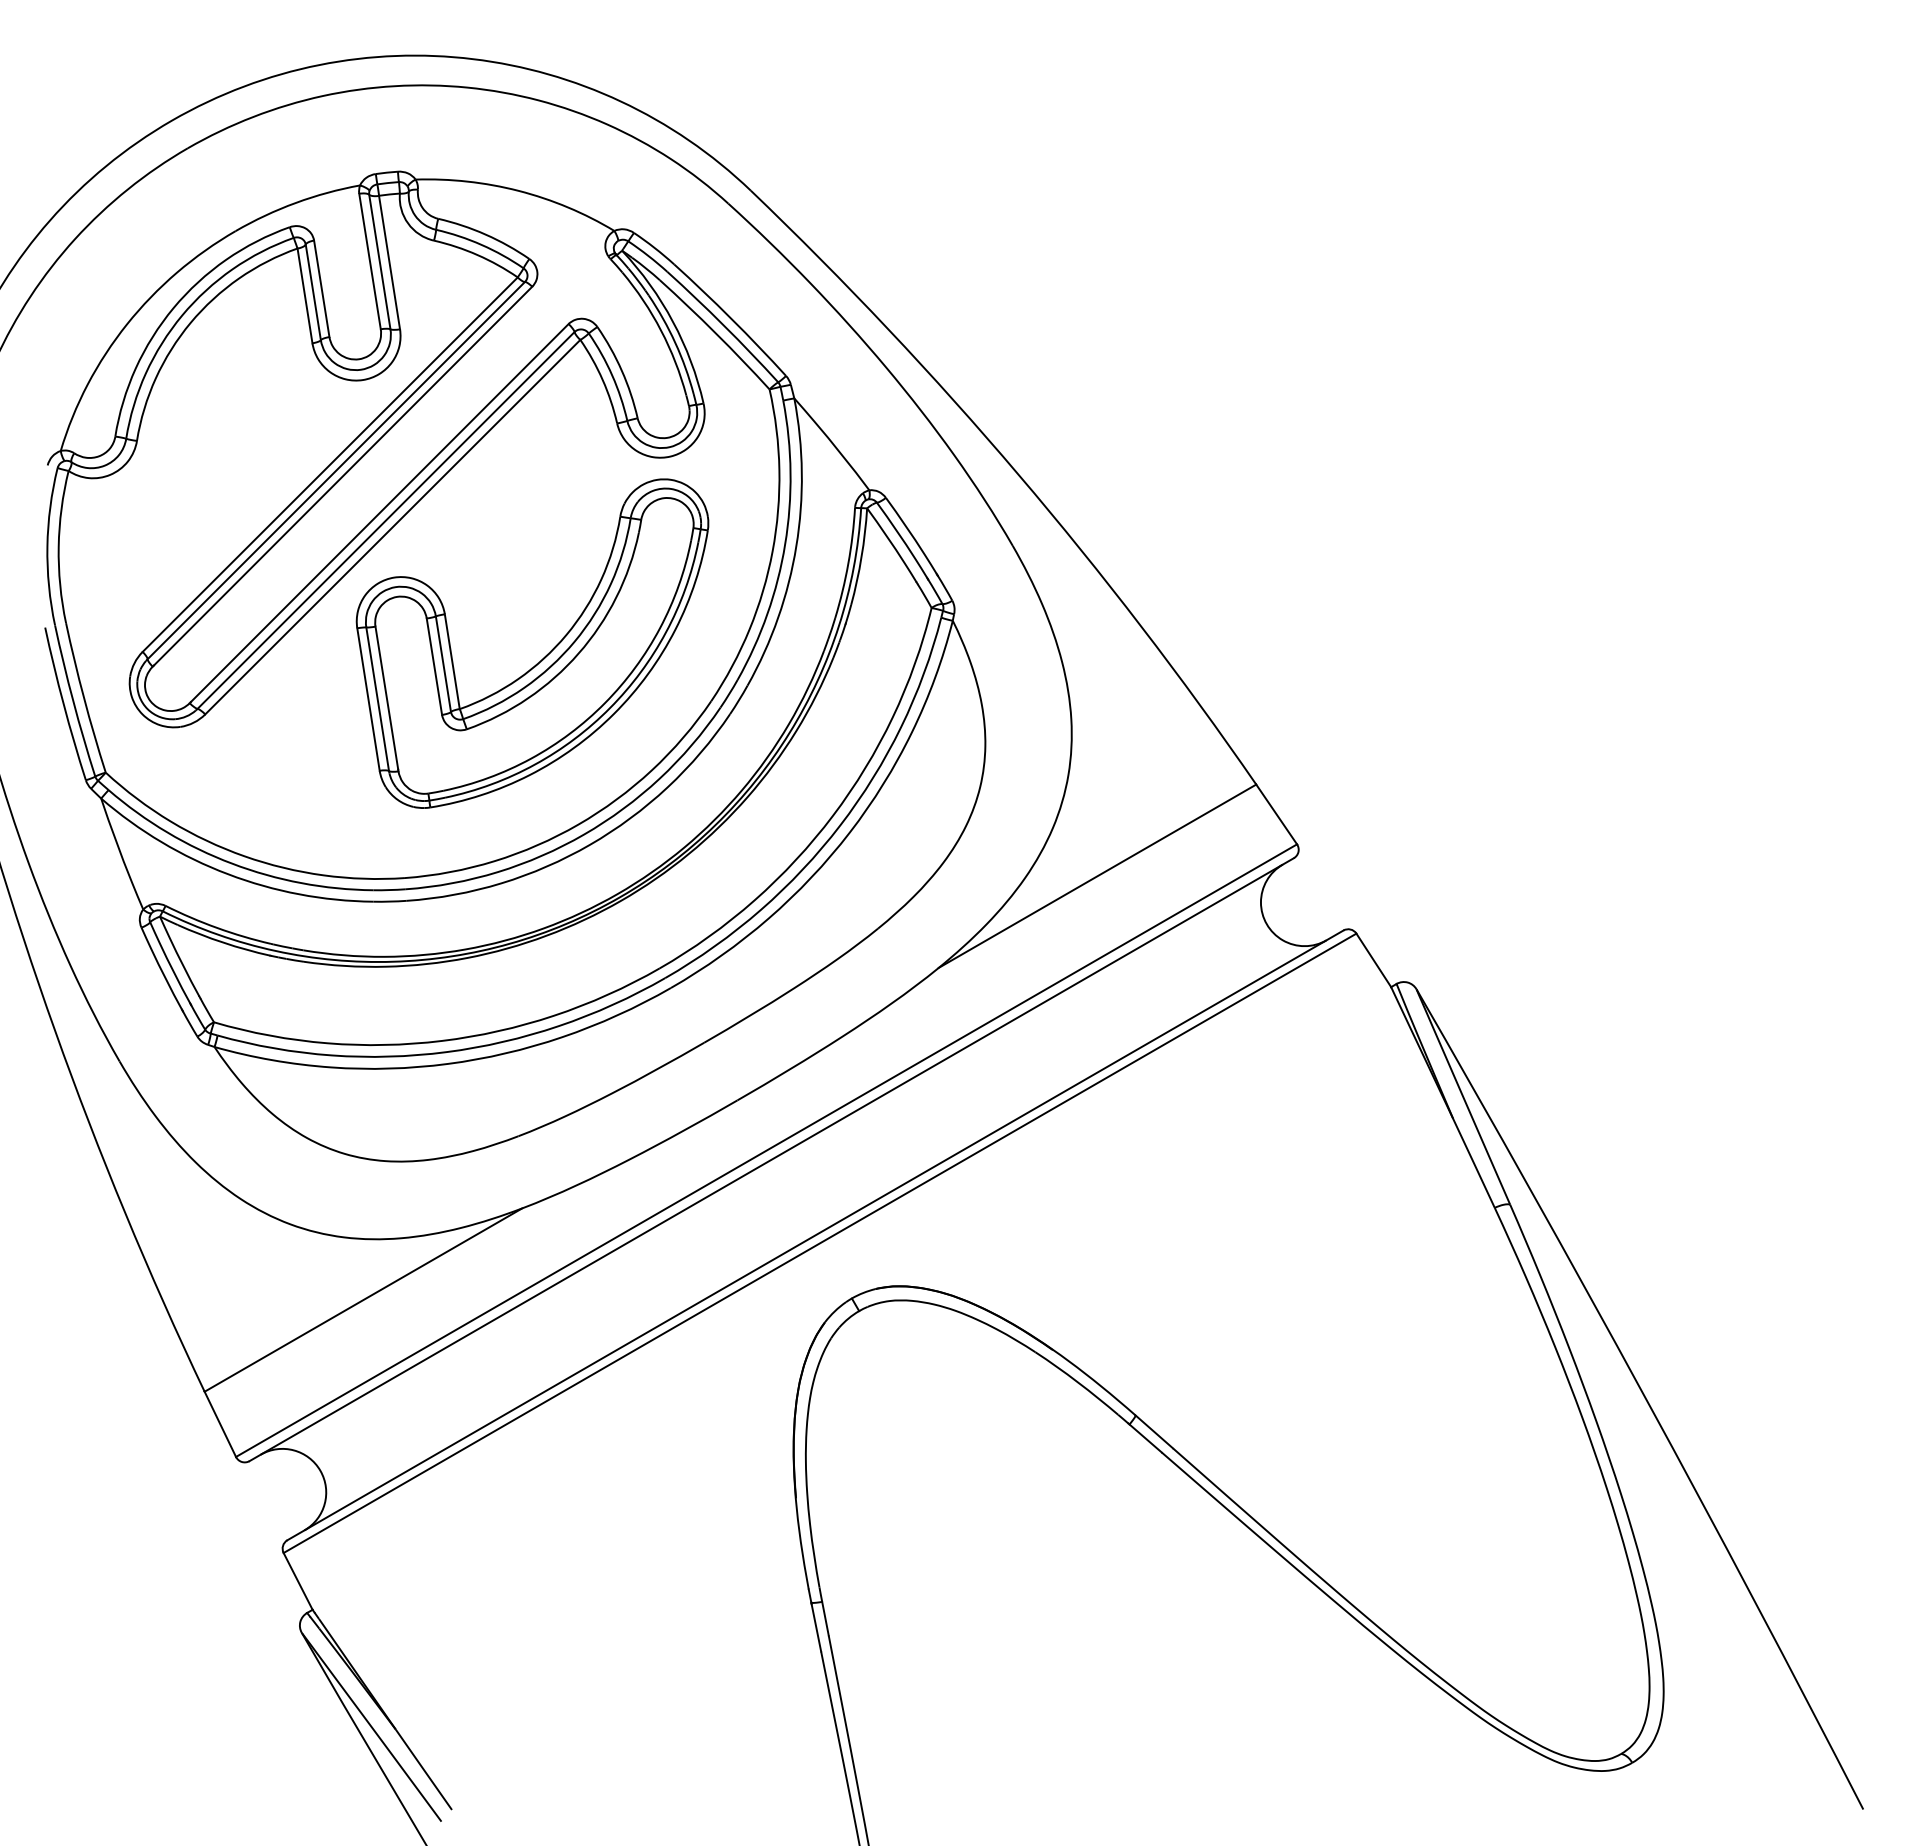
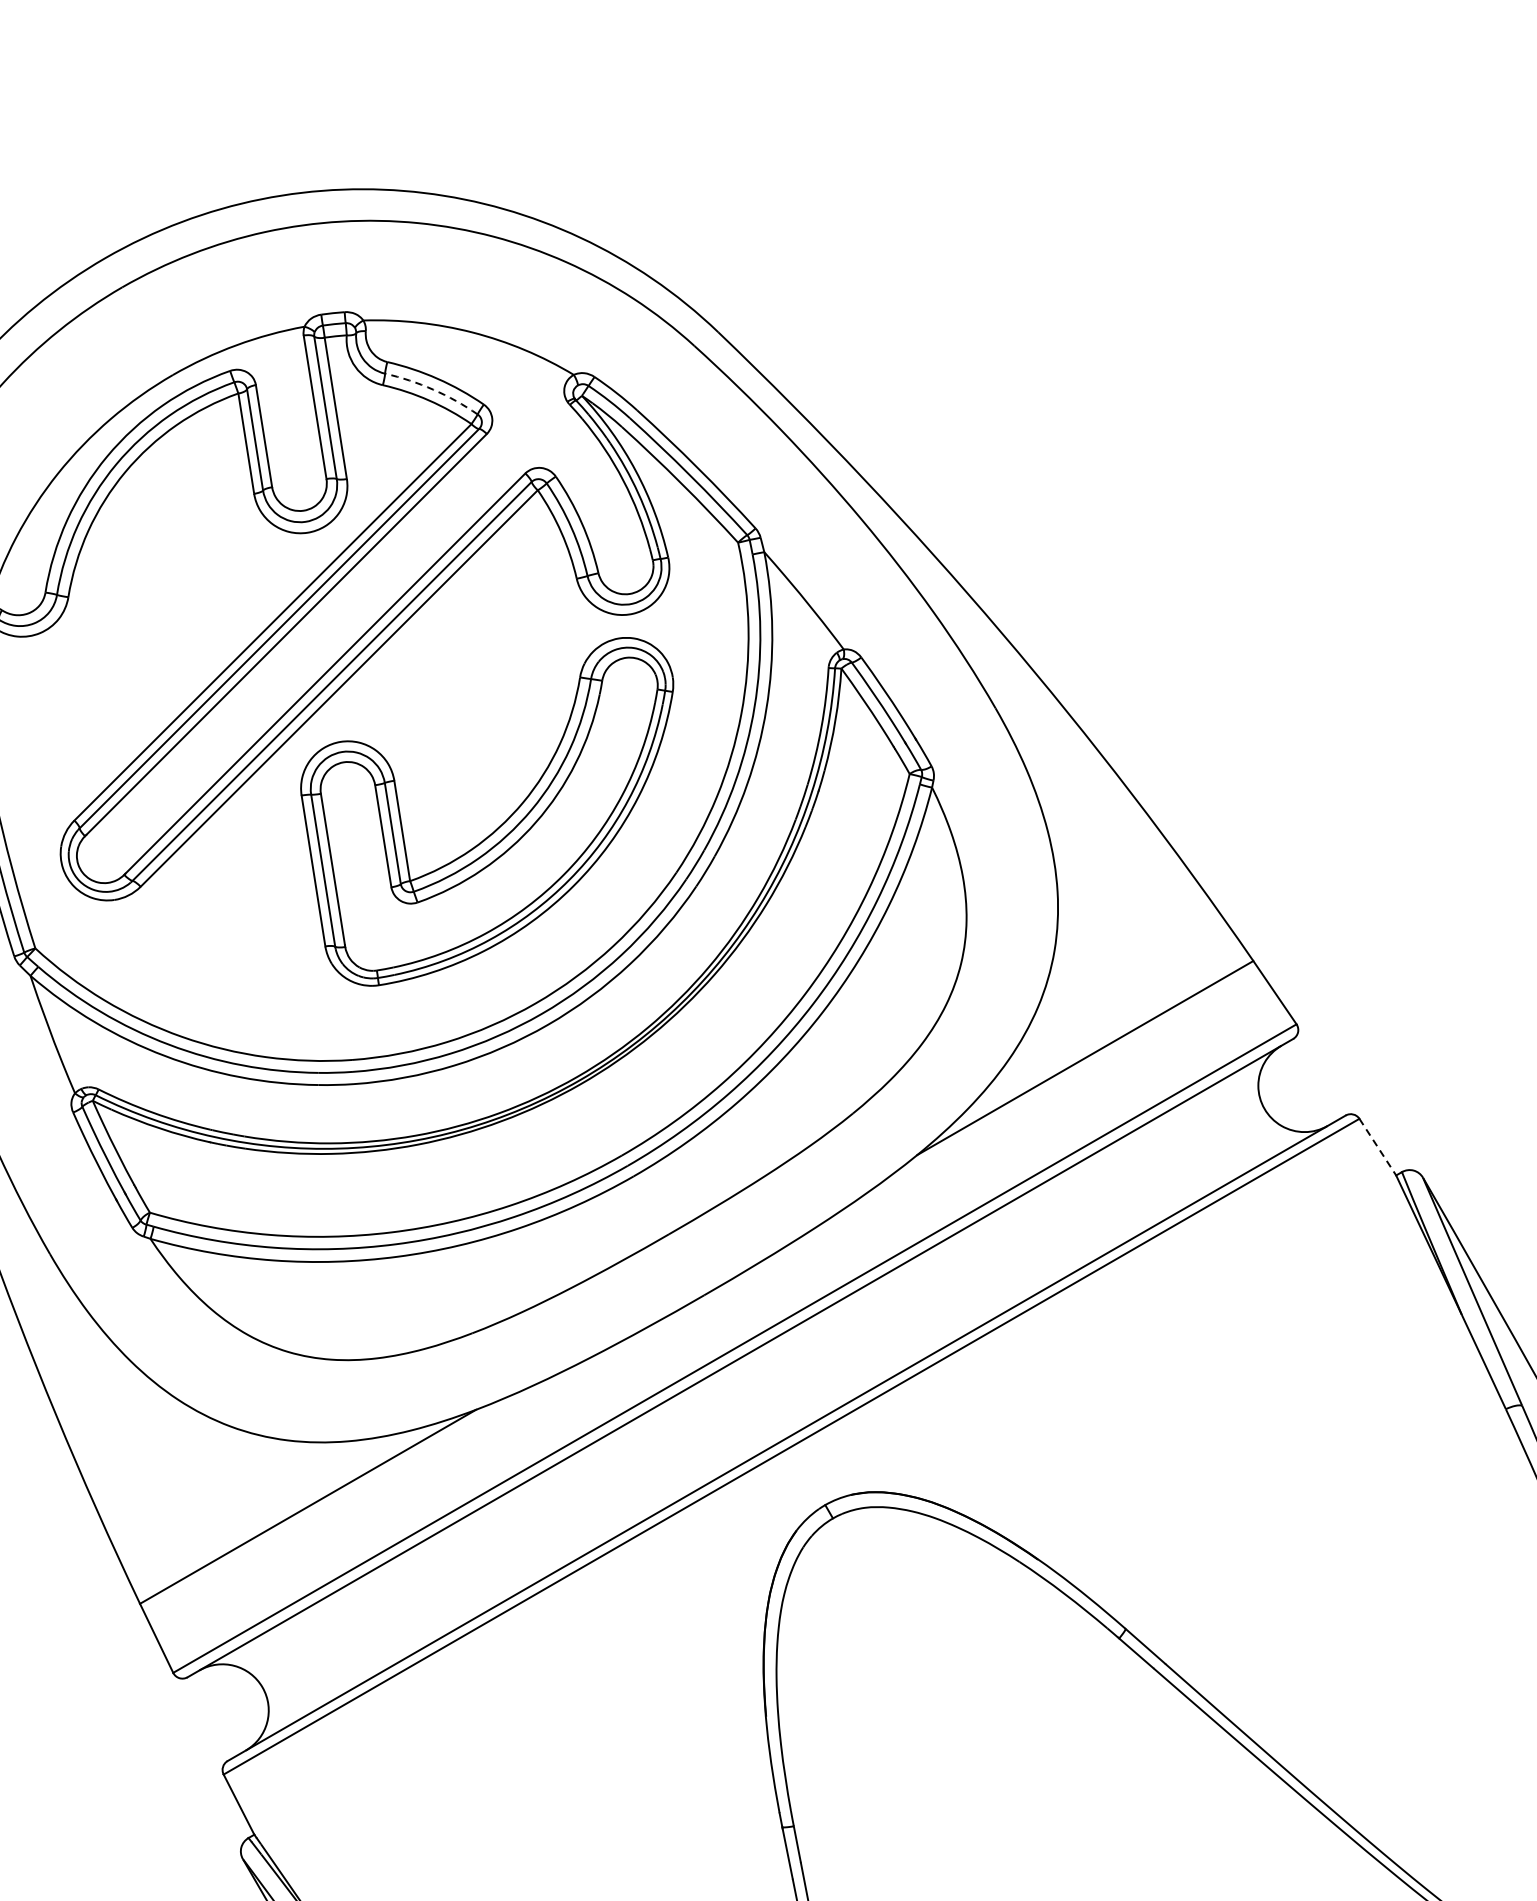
arc: (481, 244) -> (433, 389), solid -> dashed
line: (1373, 960) -> (1377, 1147), solid -> dashed

